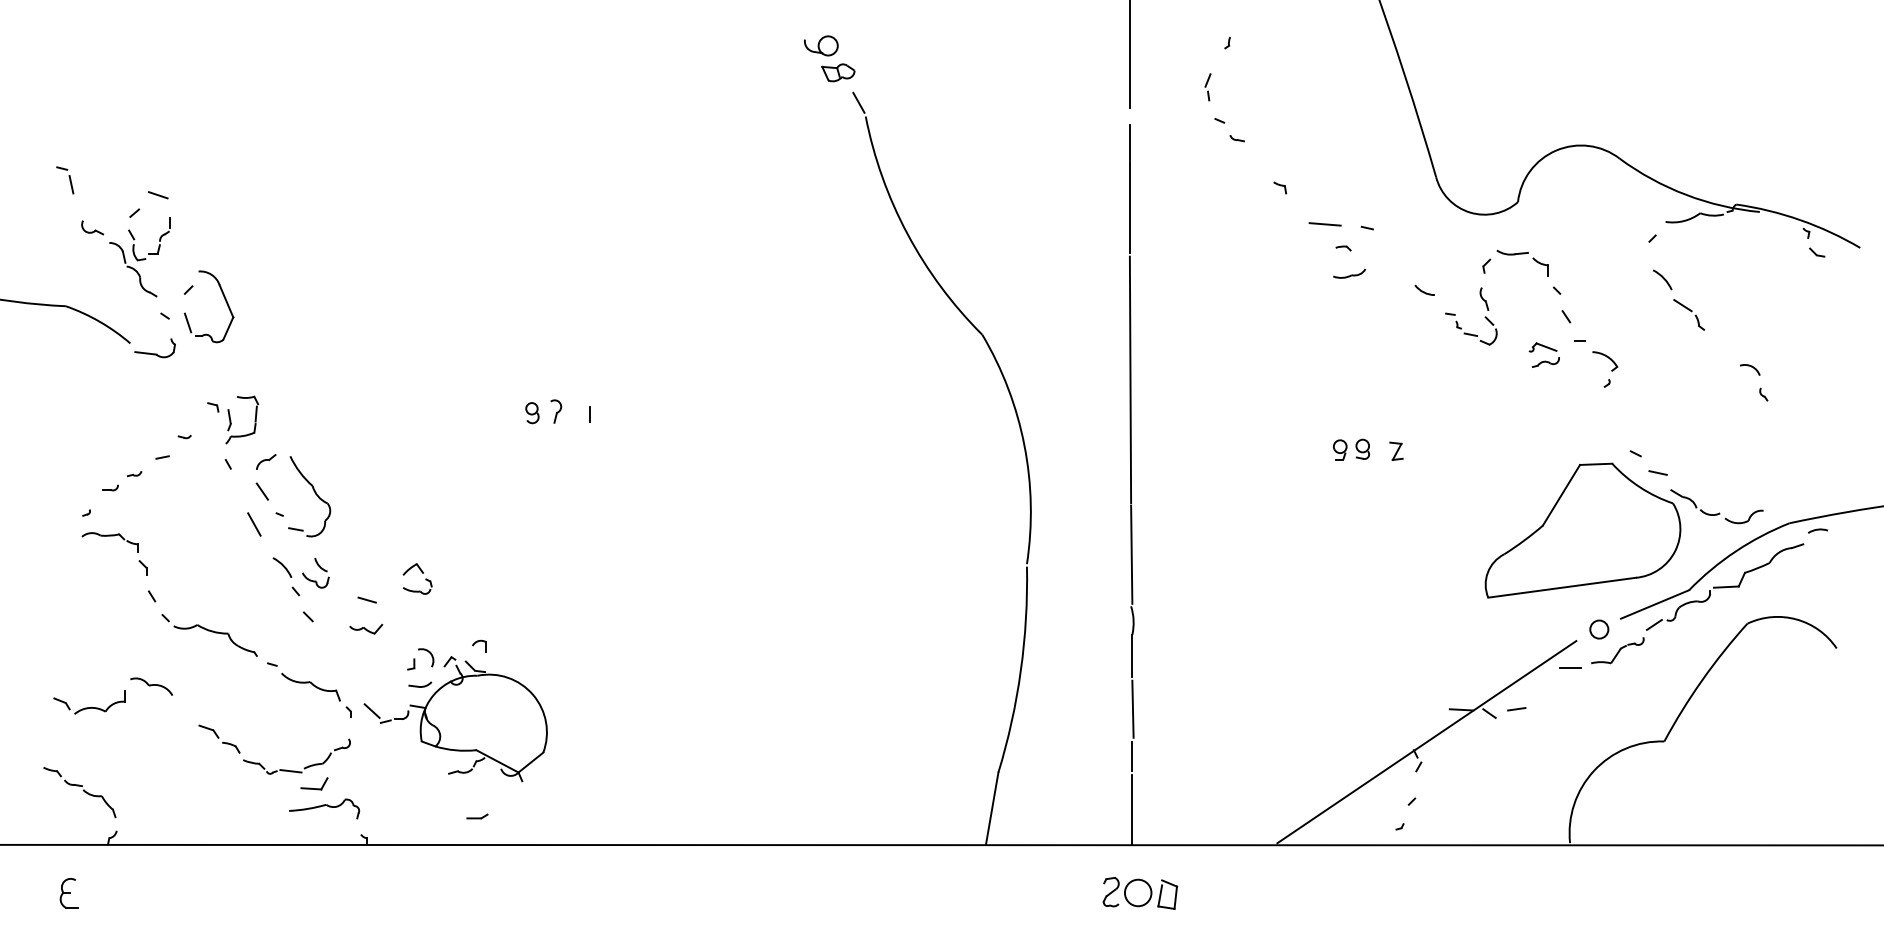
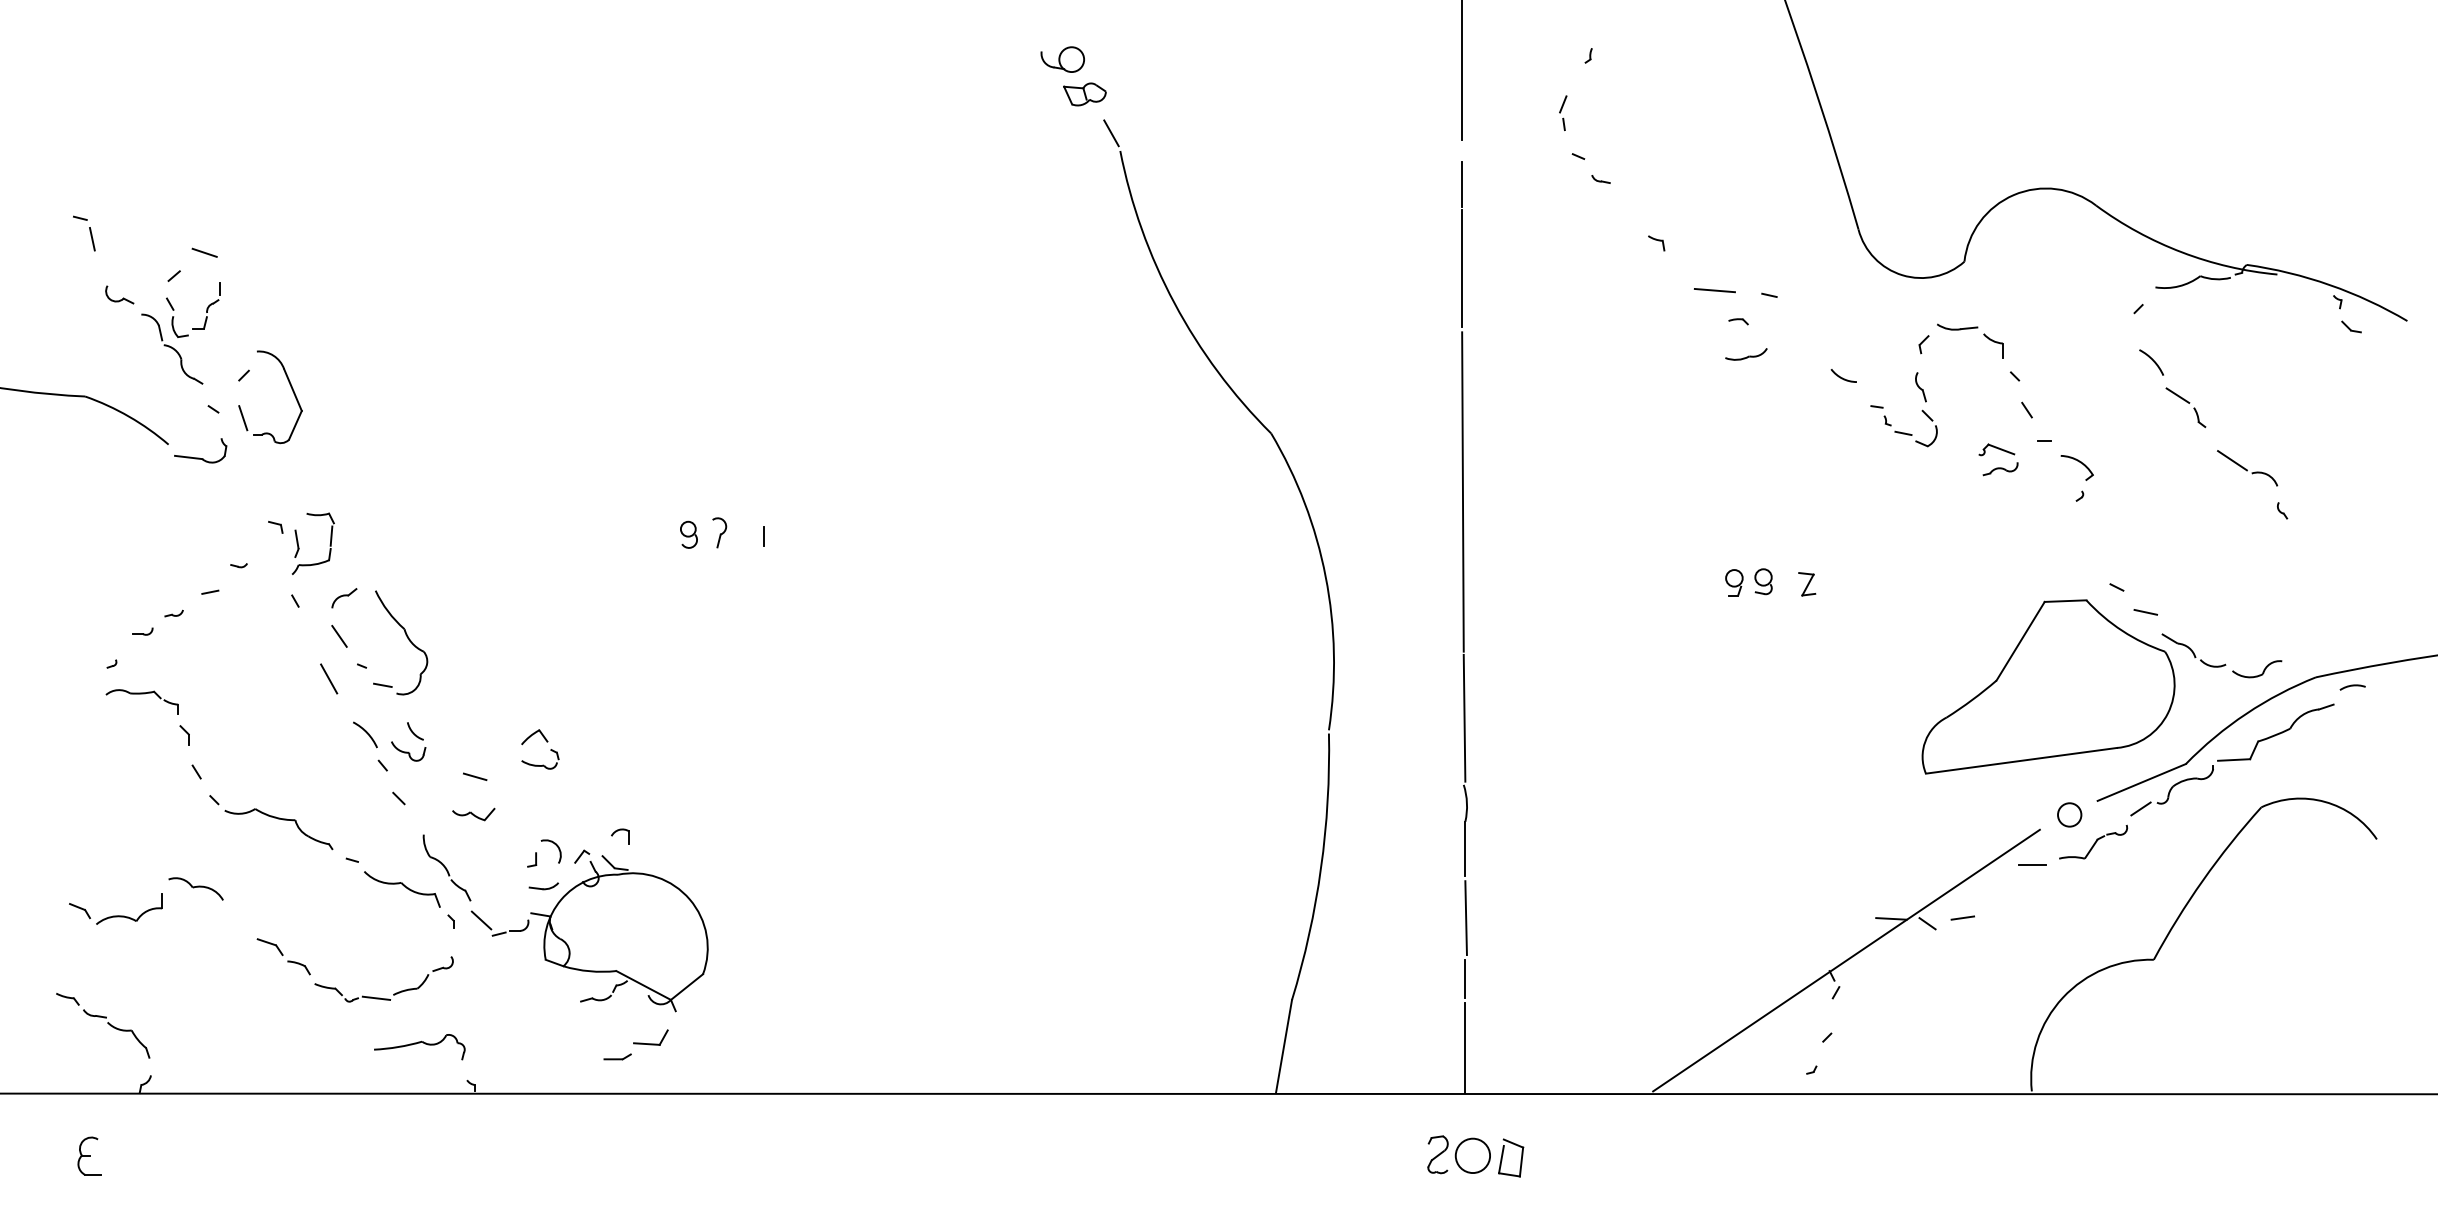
line: (1725, 355) -> (2232, 460), added
part: (345, 670) -> (446, 867), added
part: (314, 783) -> (650, 1037), moved

